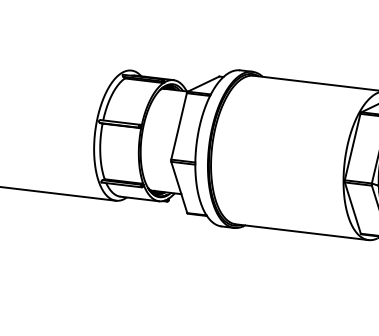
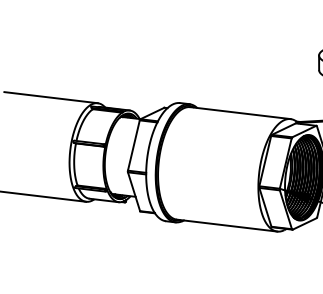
line: (68, 62) -> (50, 97), added

